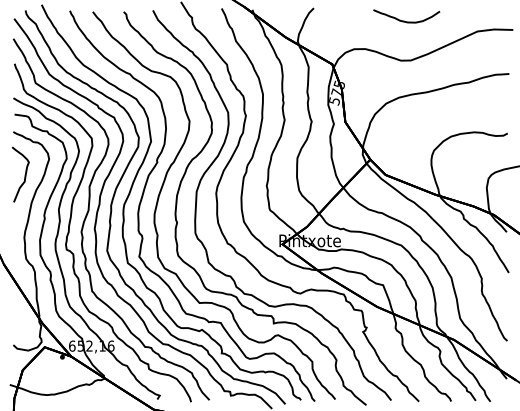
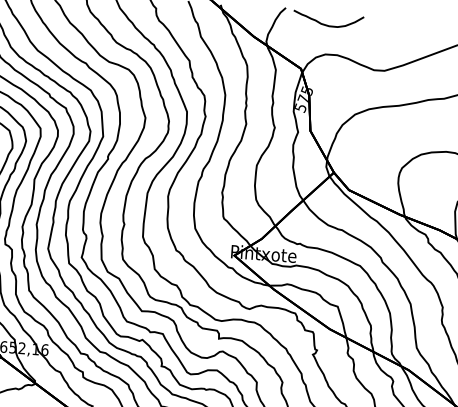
curve: (404, 20) -> (325, 23), moved

